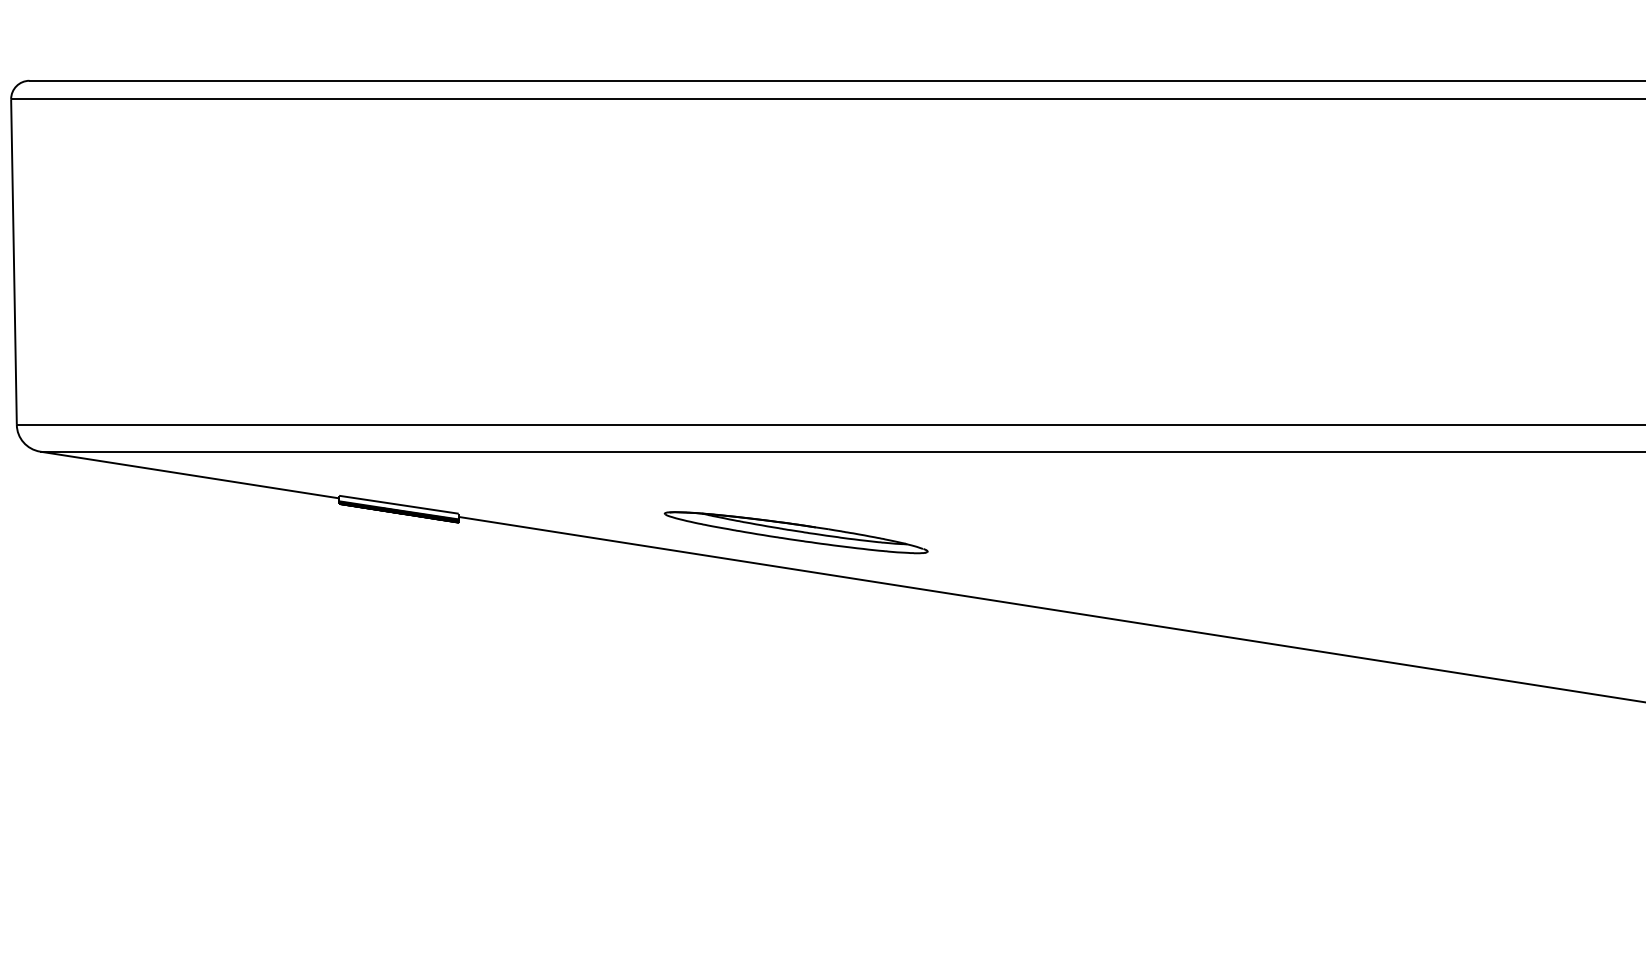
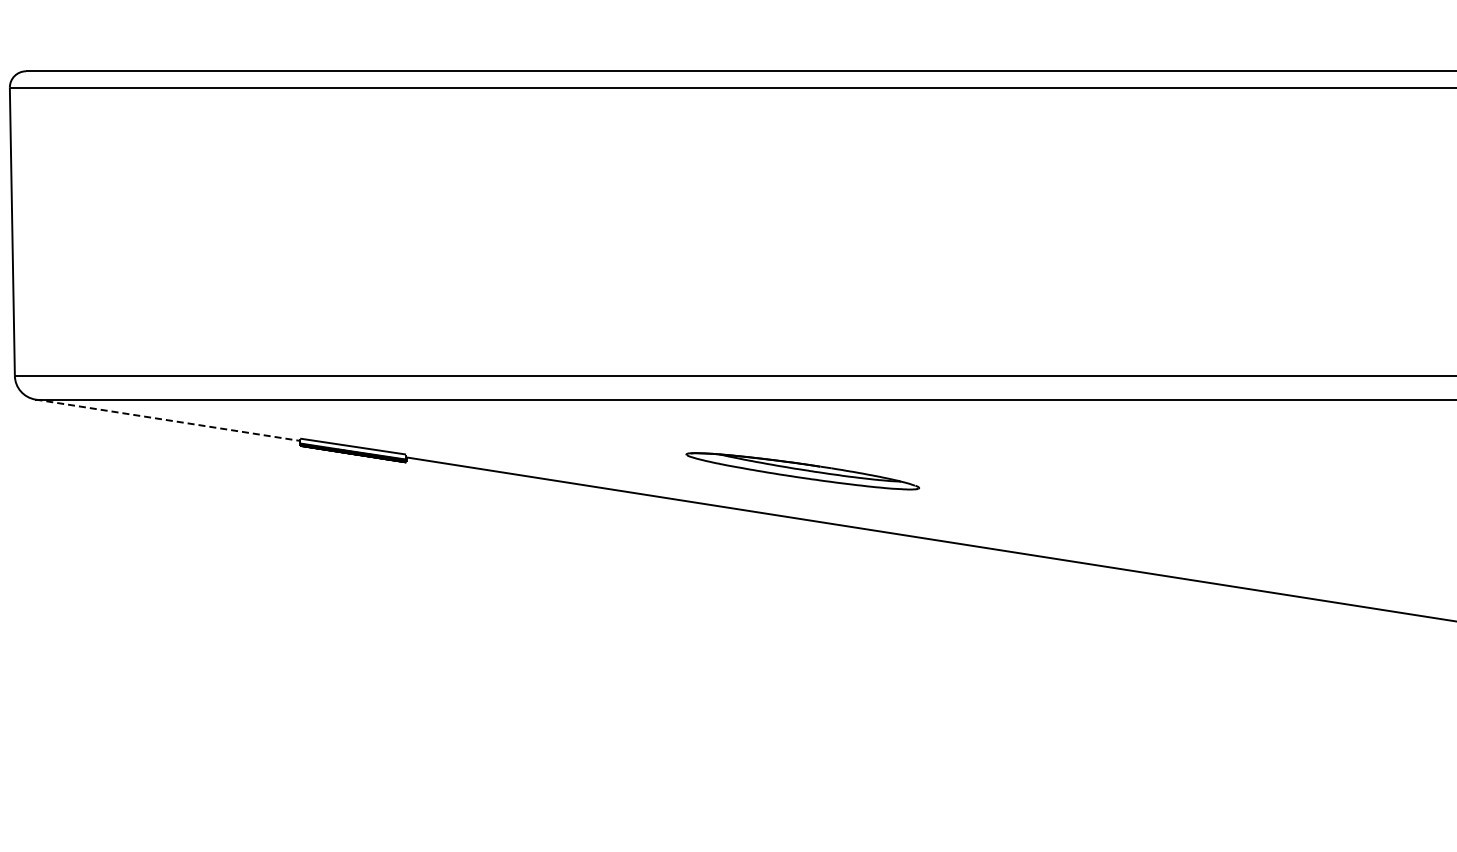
line: (189, 475) -> (167, 420), solid -> dashed
part: (795, 532) -> (802, 471), moved

